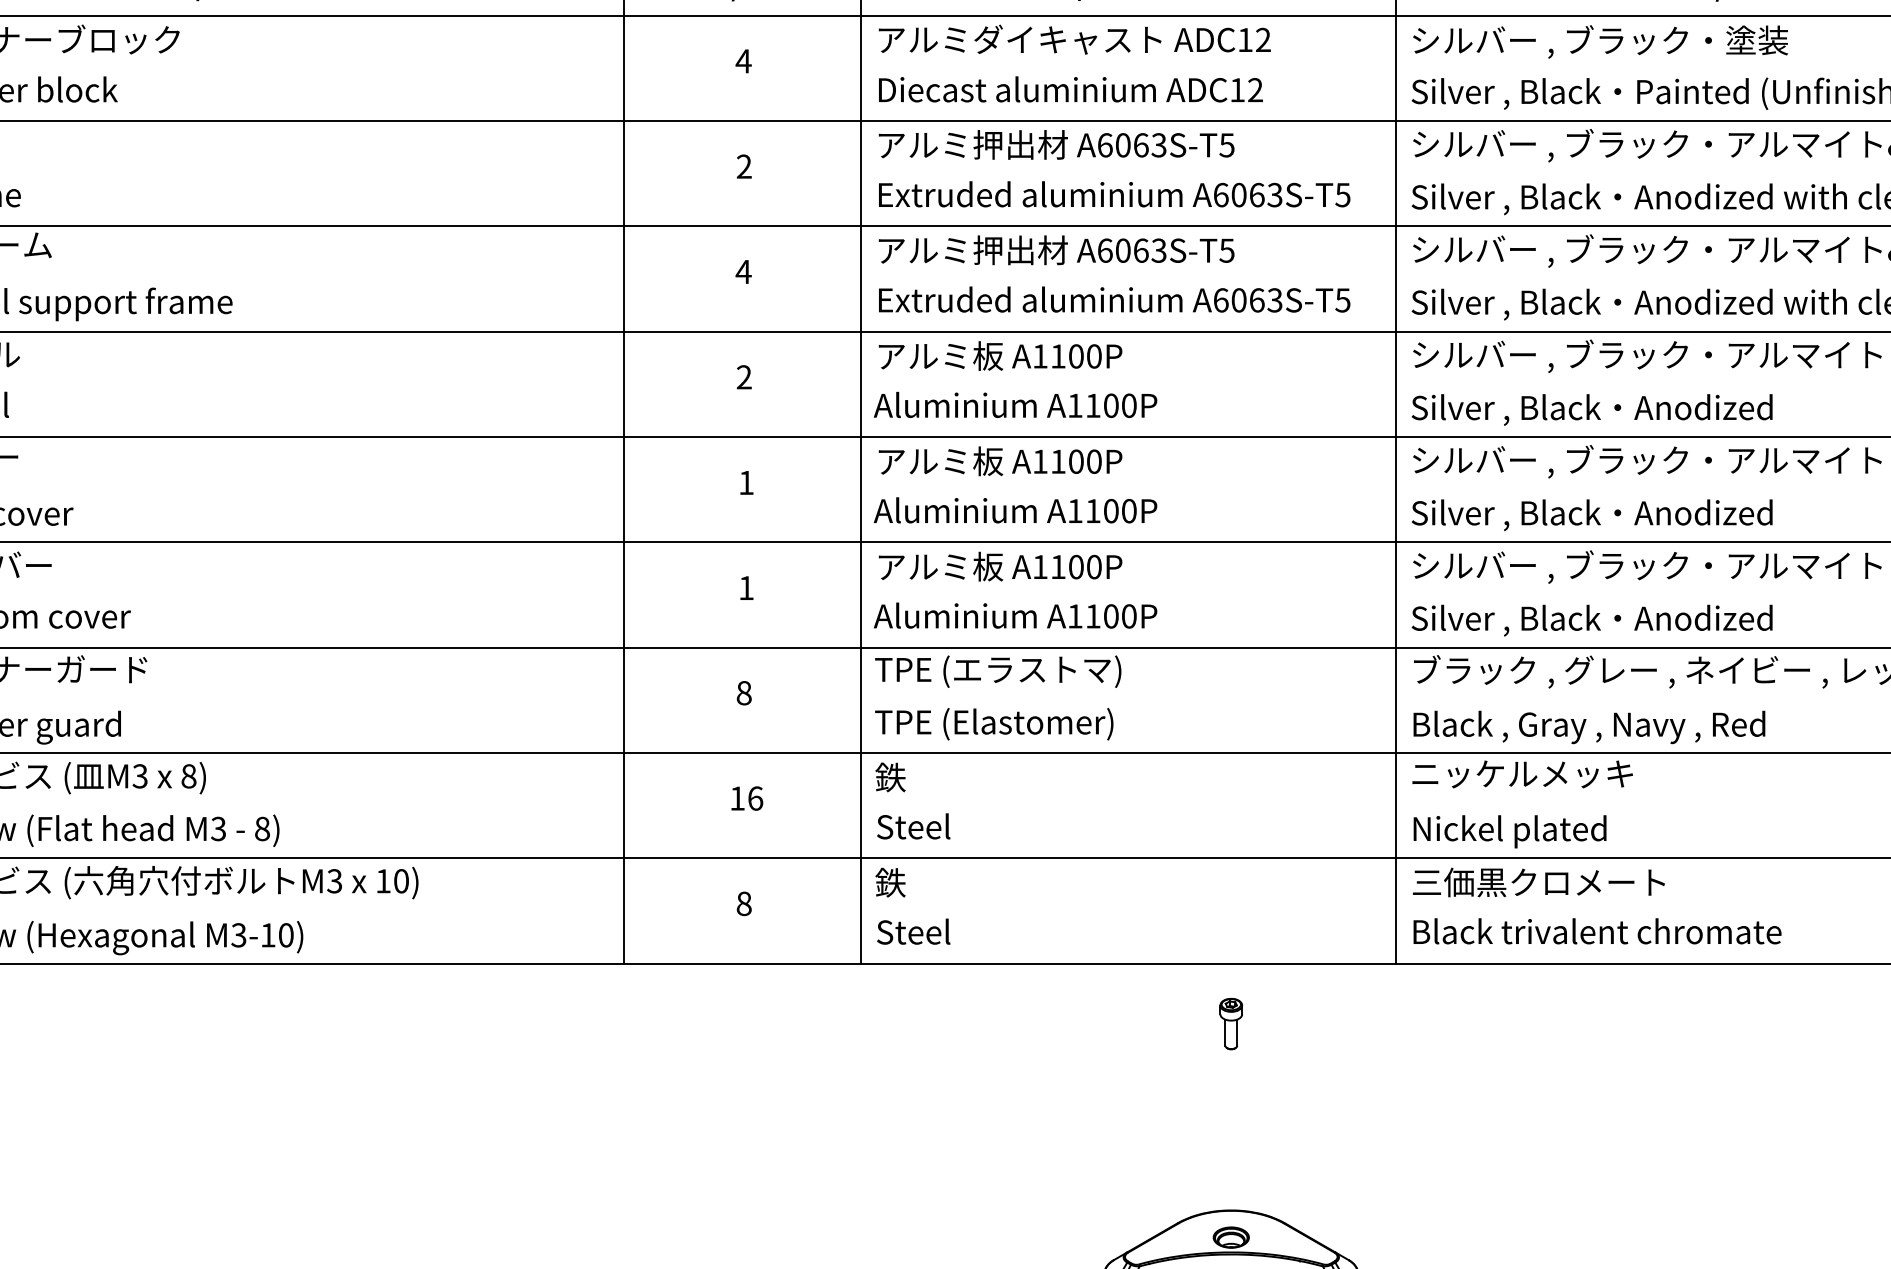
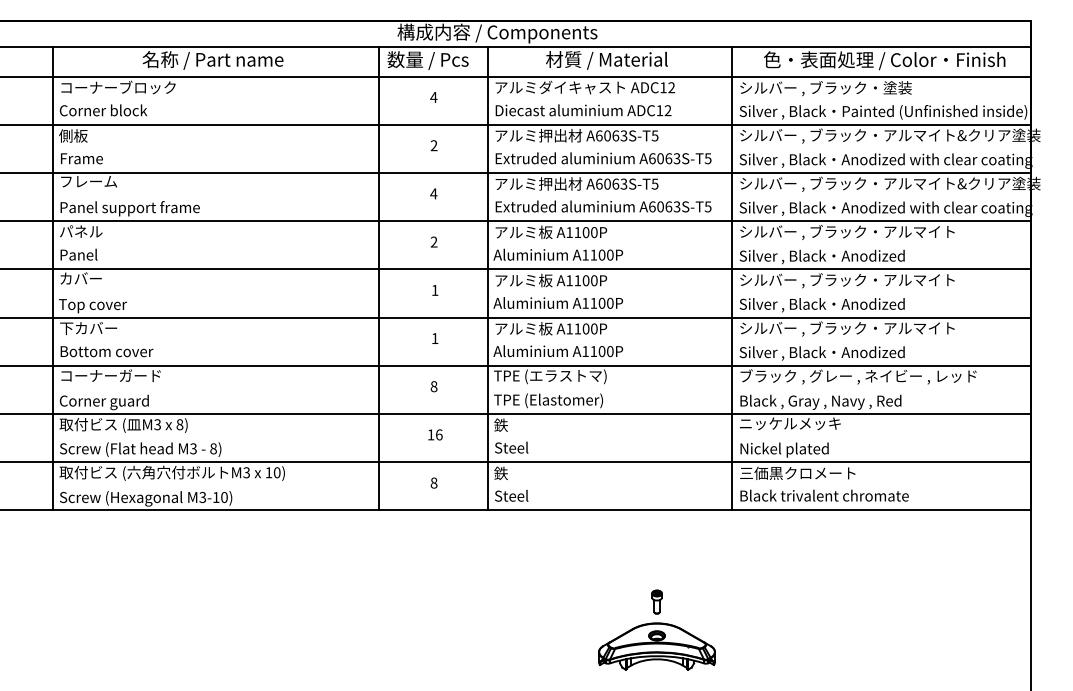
part: (1230, 1022) -> (656, 601), moved

